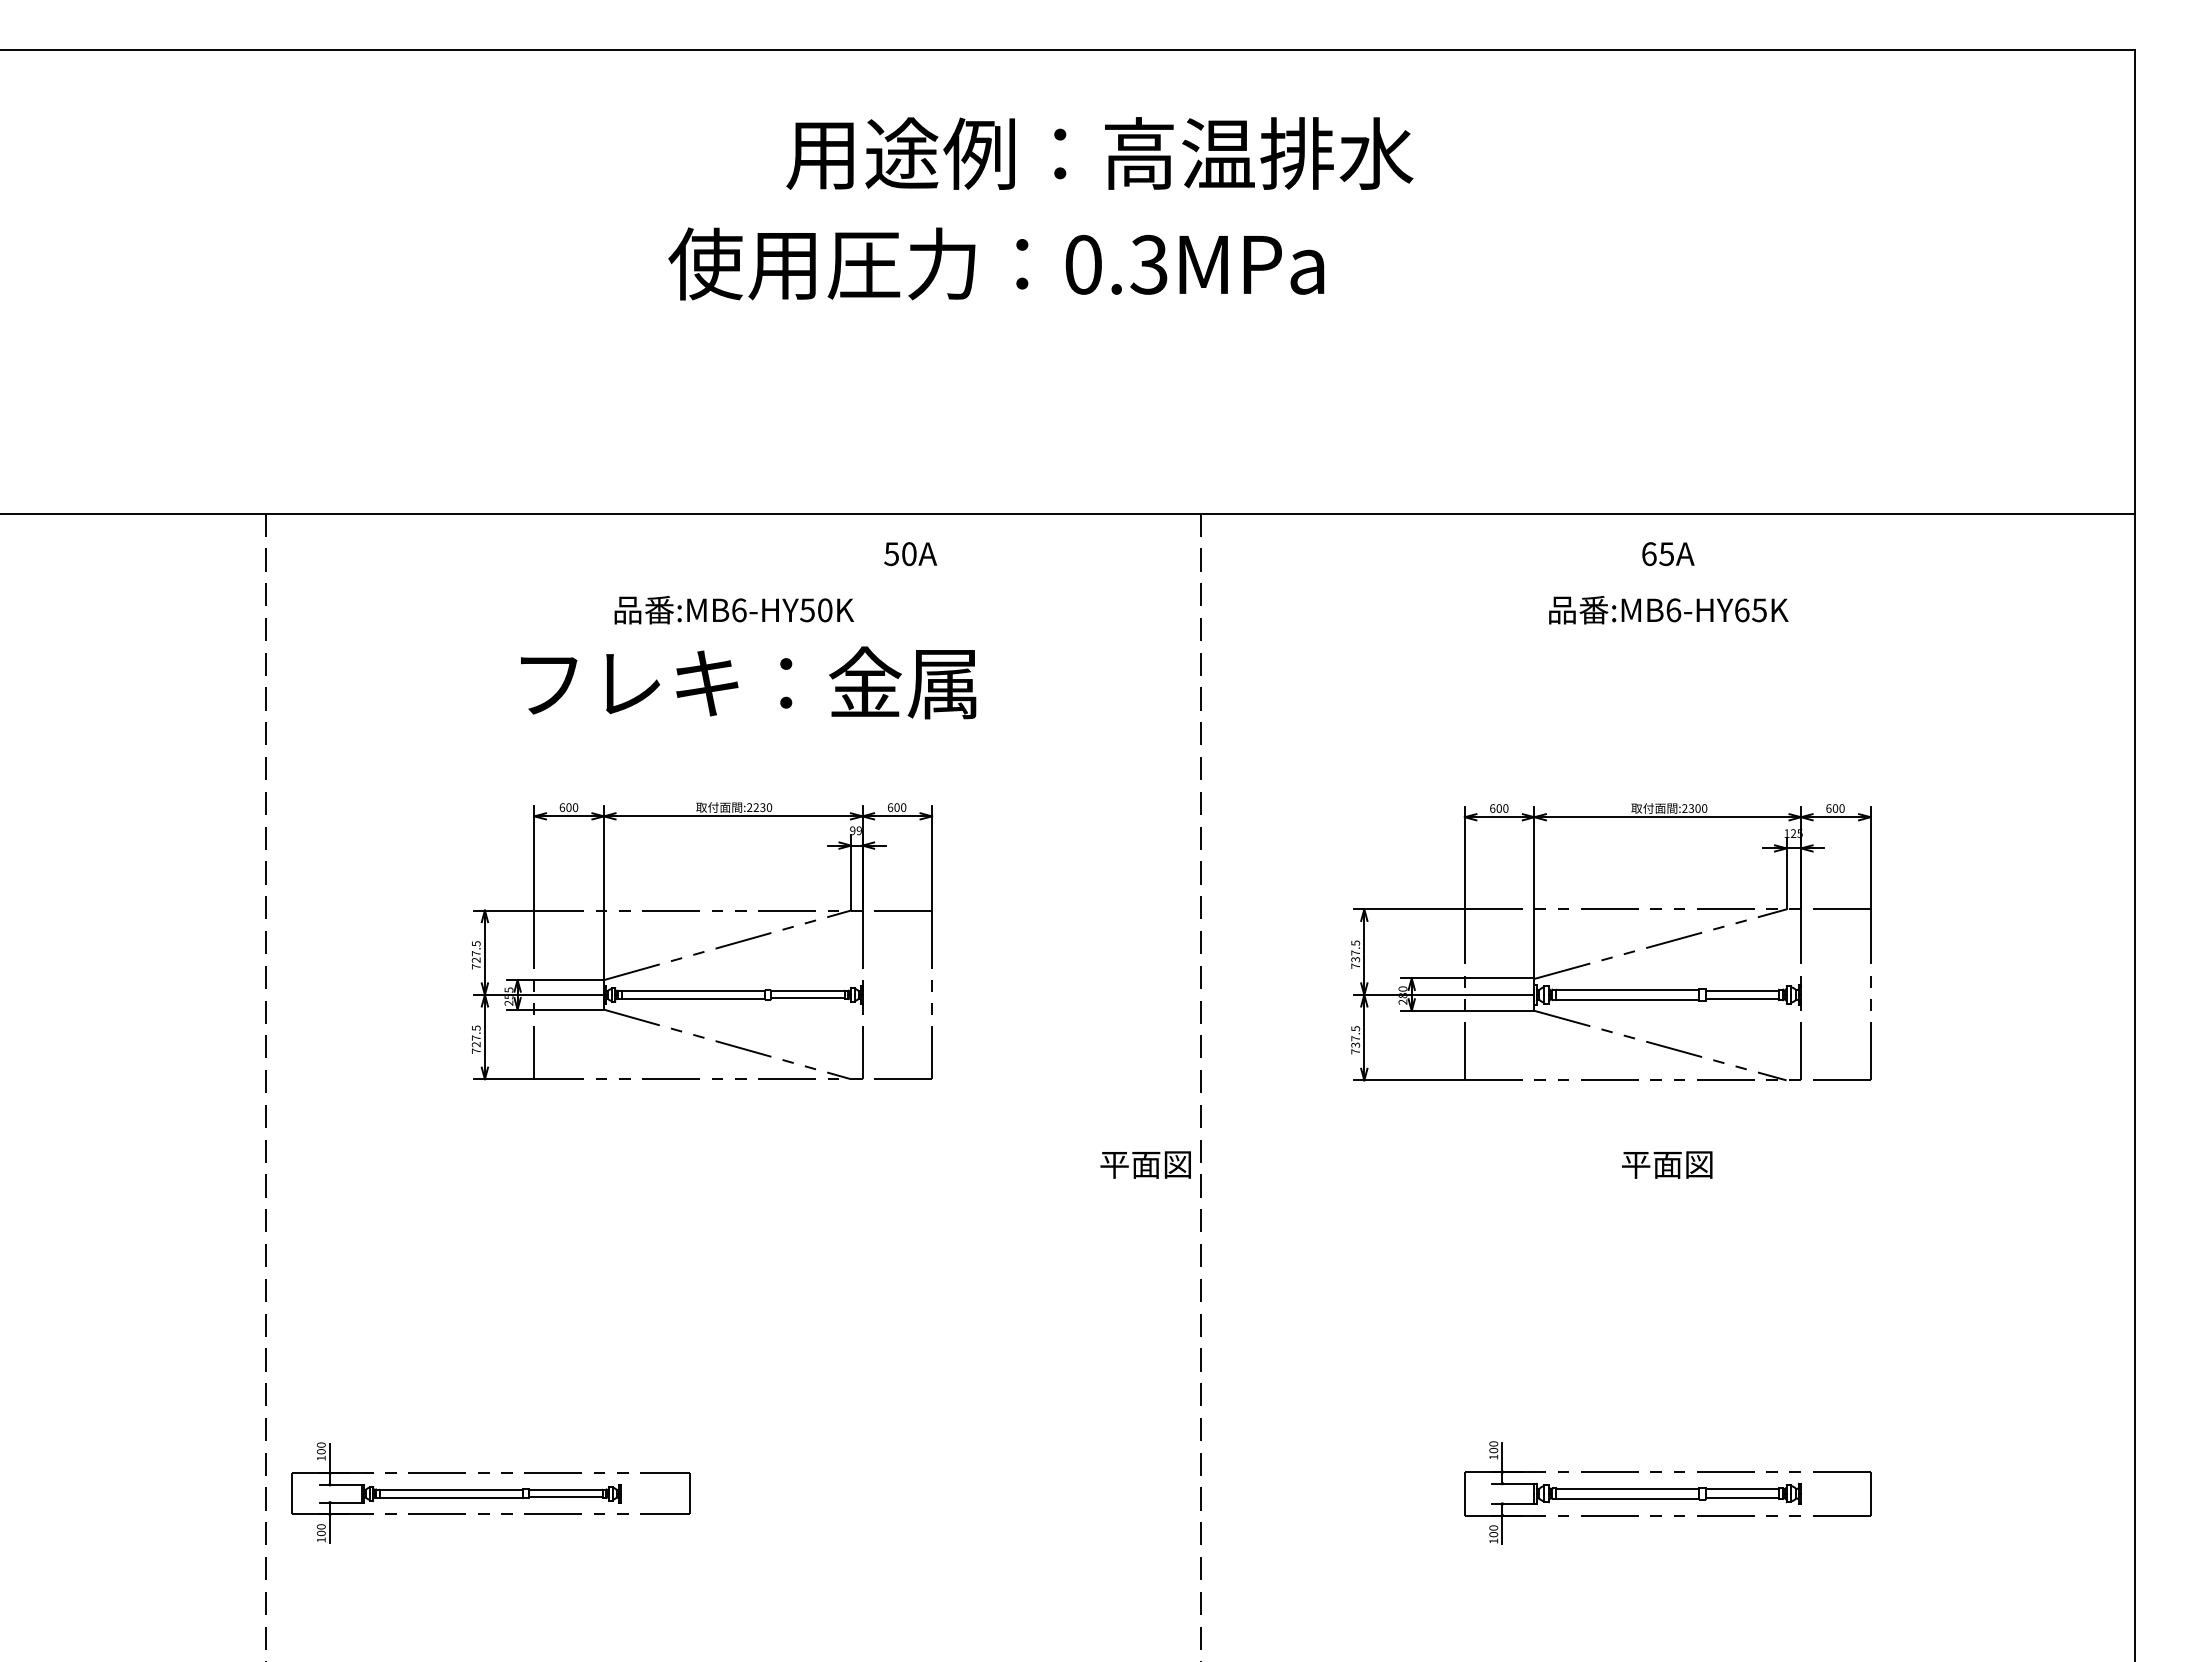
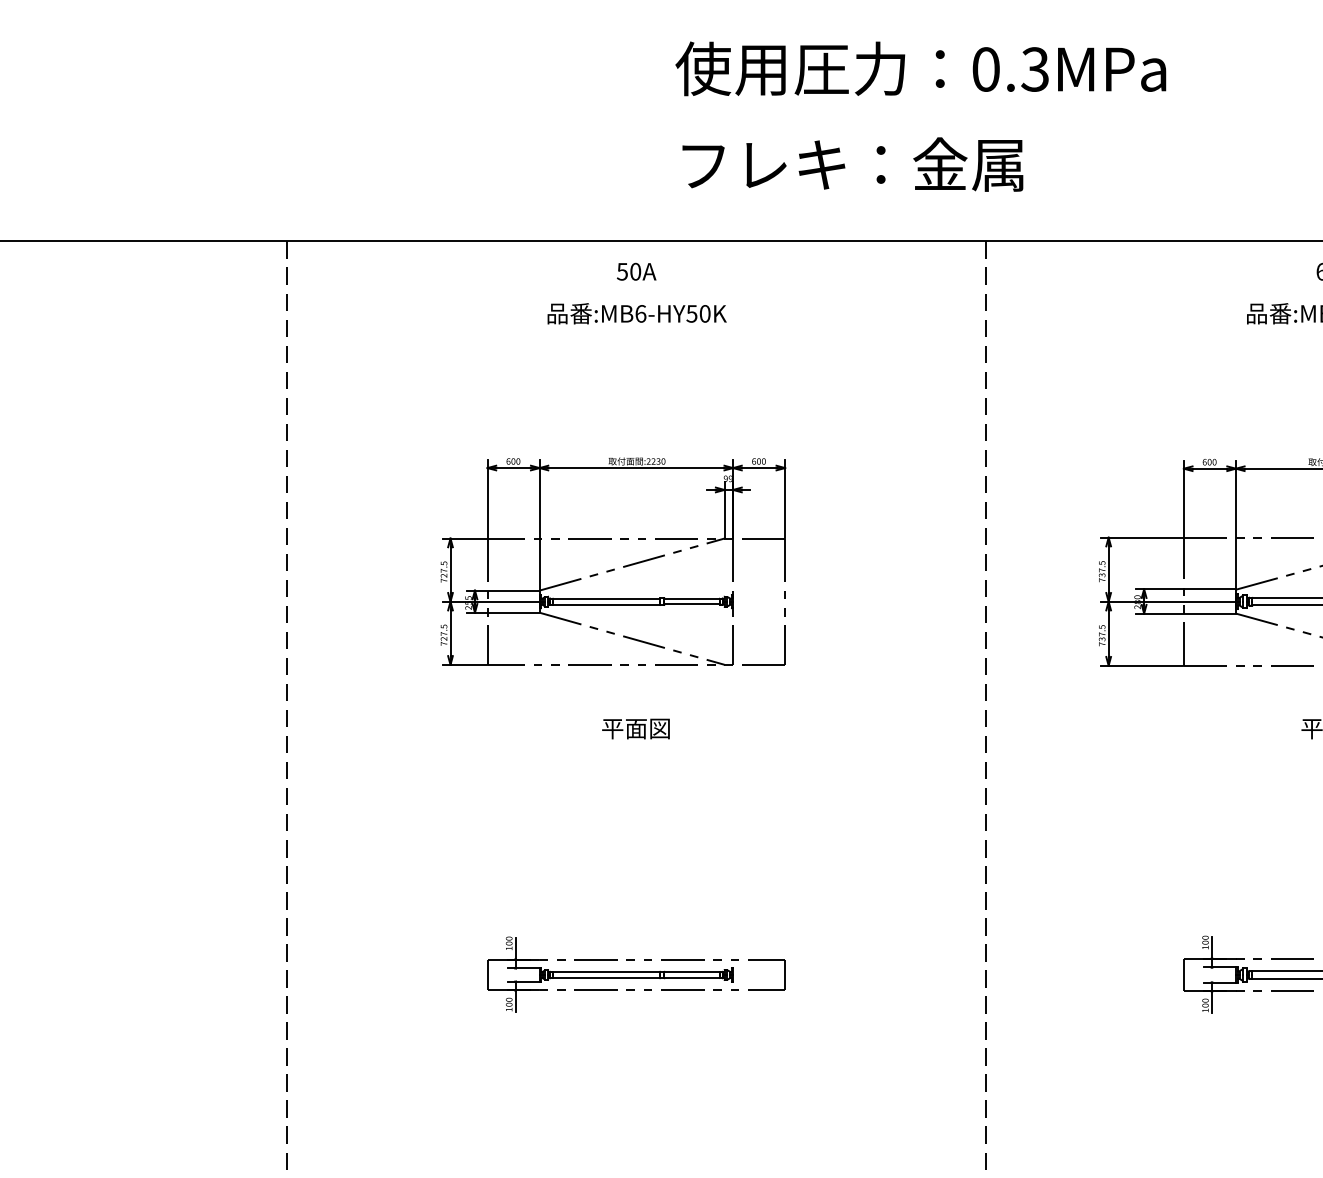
text: (996, 263) -> (920, 68), moved
text: (910, 554) -> (636, 272), moved
text: (748, 682) -> (852, 164), moved
text: (1145, 1164) -> (635, 728), moved
part: (490, 1492) -> (635, 974), moved

